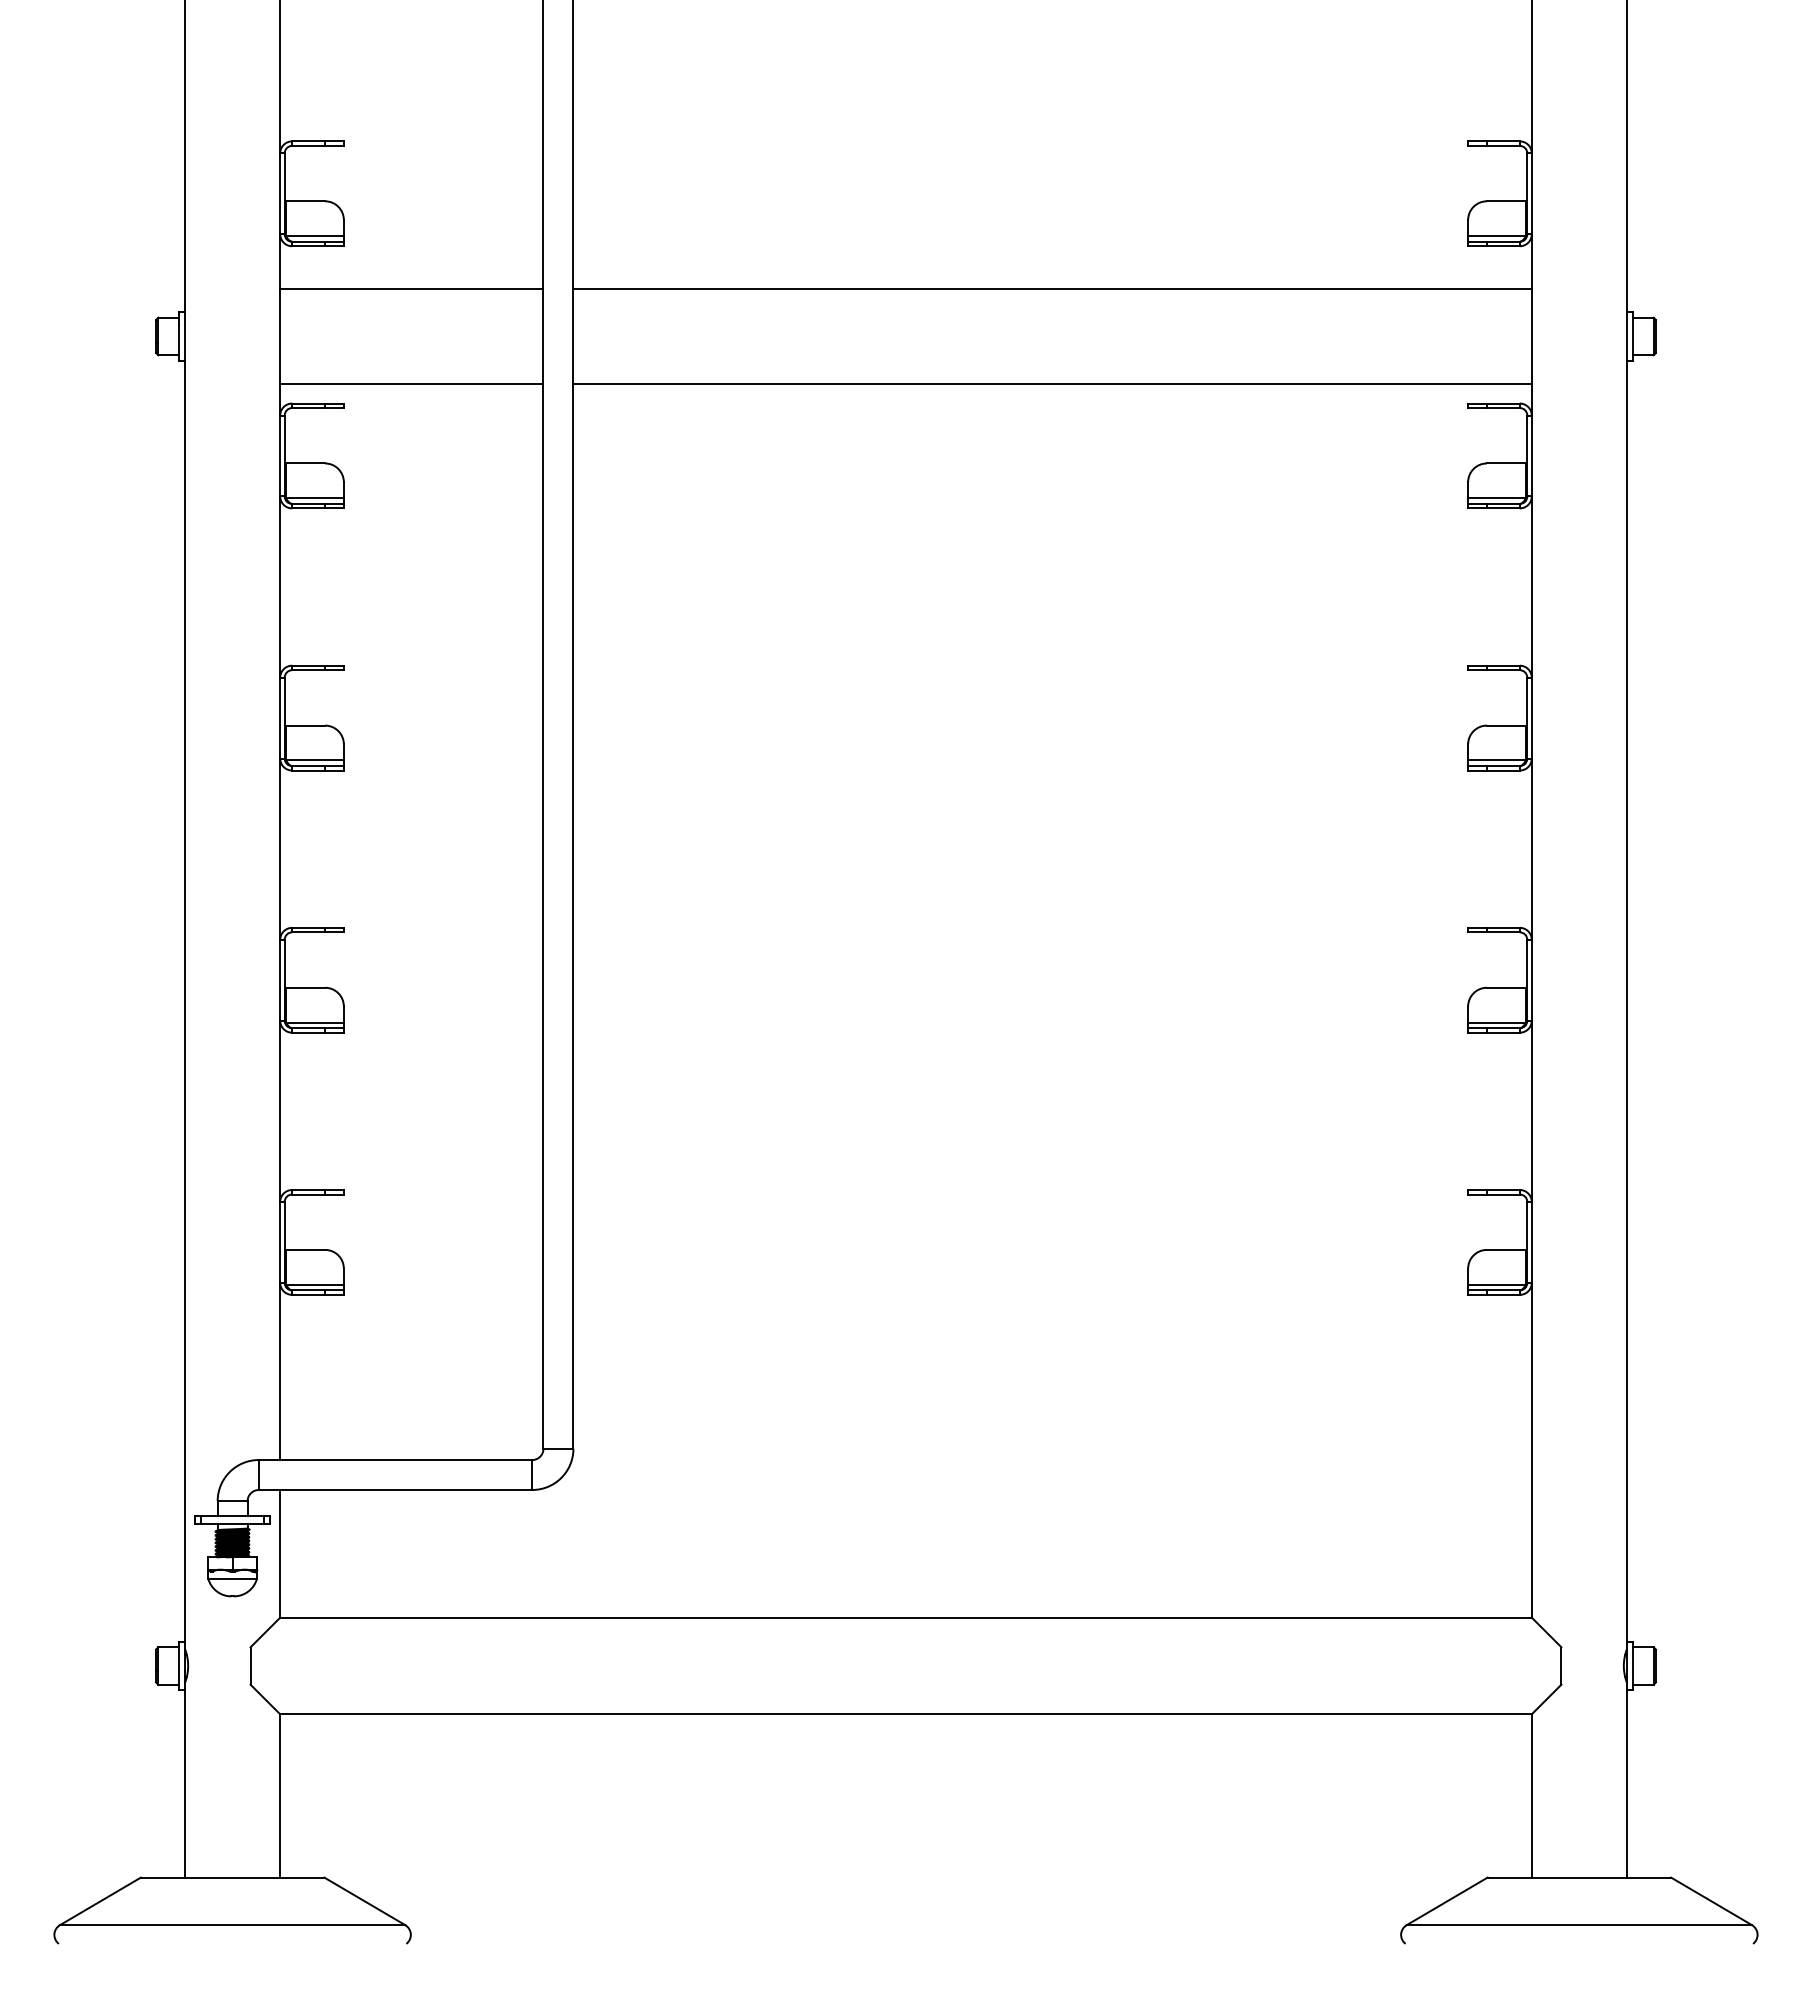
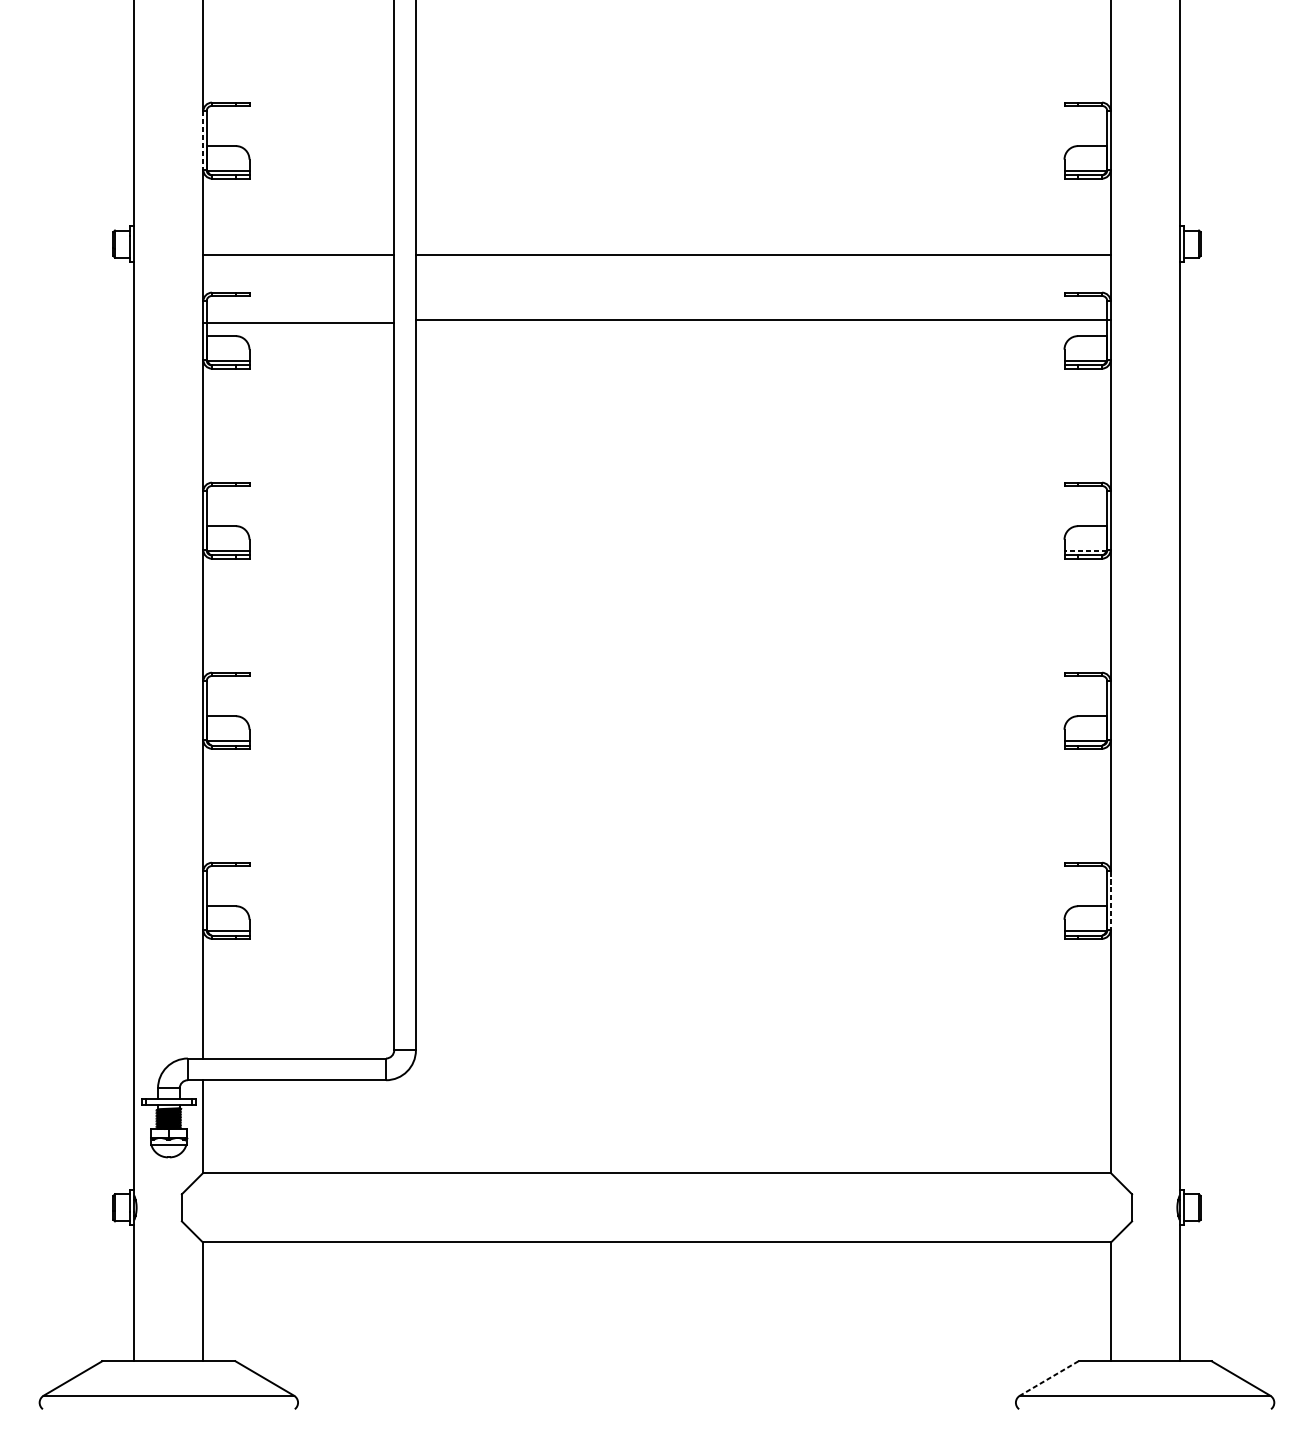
line: (280, 194) -> (203, 141), solid -> dashed
line: (411, 288) -> (298, 254), moved
line: (1052, 288) -> (763, 254), moved
line: (411, 384) -> (298, 323), moved
line: (1052, 384) -> (763, 320), moved
line: (1496, 760) -> (1085, 551), solid -> dashed
line: (1531, 1242) -> (1110, 900), solid -> dashed
line: (1447, 1901) -> (1049, 1378), solid -> dashed

